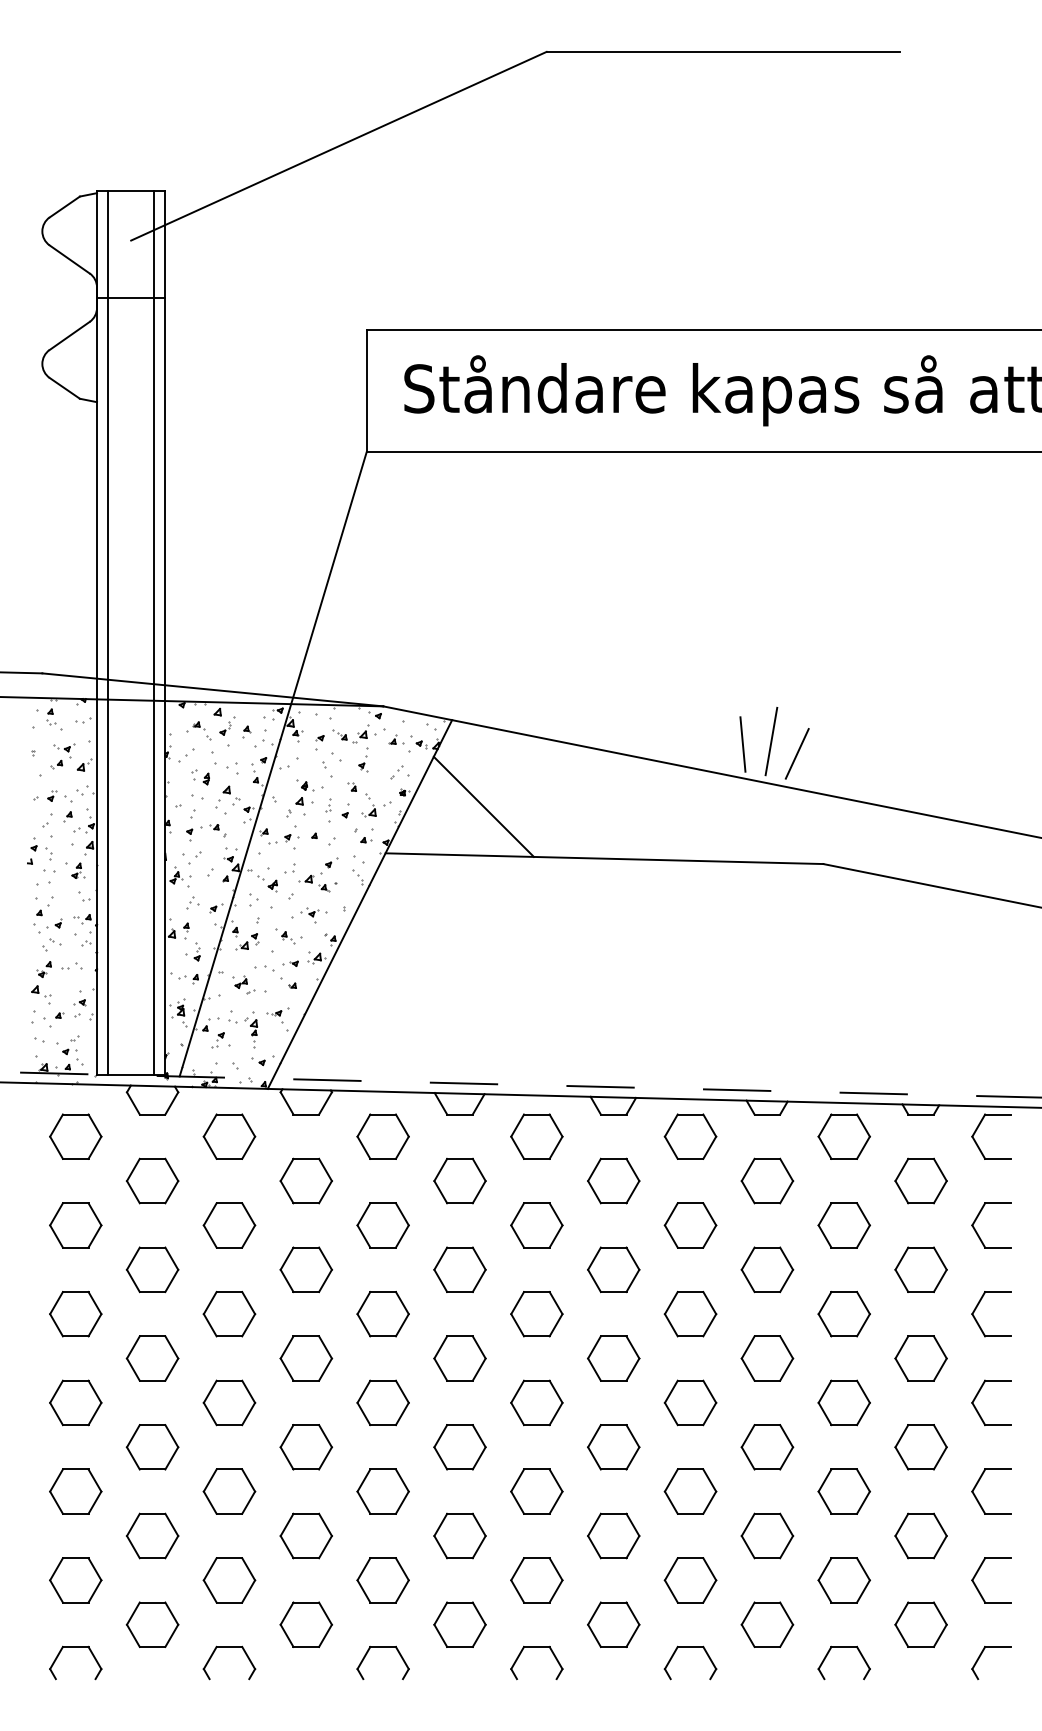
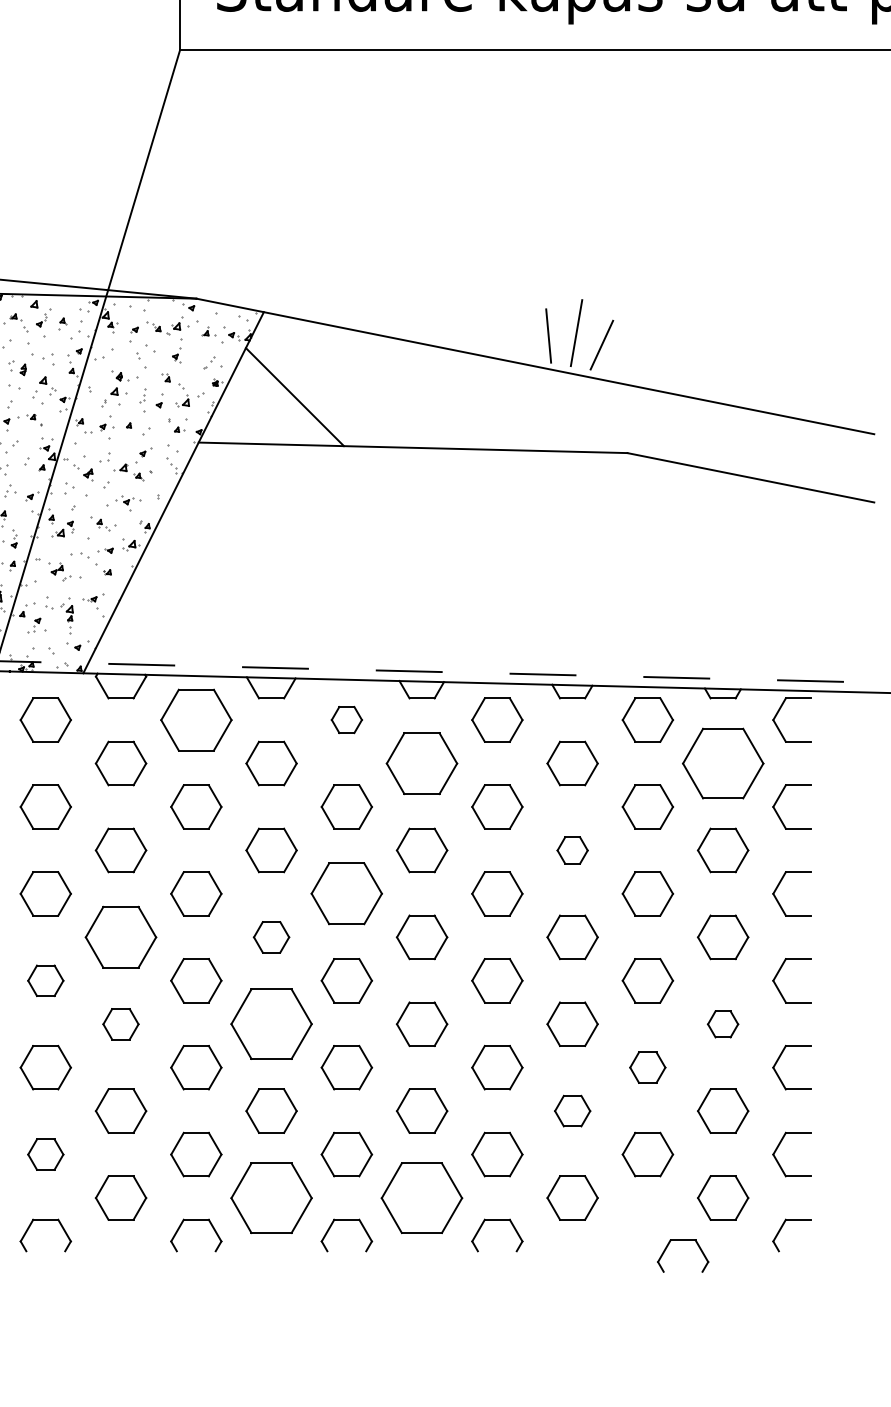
part: (382, 1136) -> (195, 719), size x1.4
part: (536, 1136) -> (346, 719), size x0.6
part: (613, 1180) -> (421, 762), size x1.4
part: (920, 1180) -> (722, 762), size x1.6
part: (767, 1269) -> (572, 850), size x0.6
part: (536, 1314) -> (346, 894), size x1.4
part: (306, 1358) -> (121, 937), size x1.4
part: (459, 1358) -> (271, 937), size x0.7
part: (229, 1402) -> (45, 980), size x0.7
part: (305, 1447) -> (120, 1024), size x0.7
part: (459, 1447) -> (271, 1024), size x1.6
part: (920, 1447) -> (722, 1024), size x0.6
part: (843, 1491) -> (647, 1067), size x0.7
part: (767, 1535) -> (572, 1110), size x0.7
part: (229, 1580) -> (45, 1154), size x0.7
part: (459, 1624) -> (271, 1197), size x1.6
part: (613, 1624) -> (421, 1197), size x1.6
part: (843, 1647) -> (682, 1240), moved

